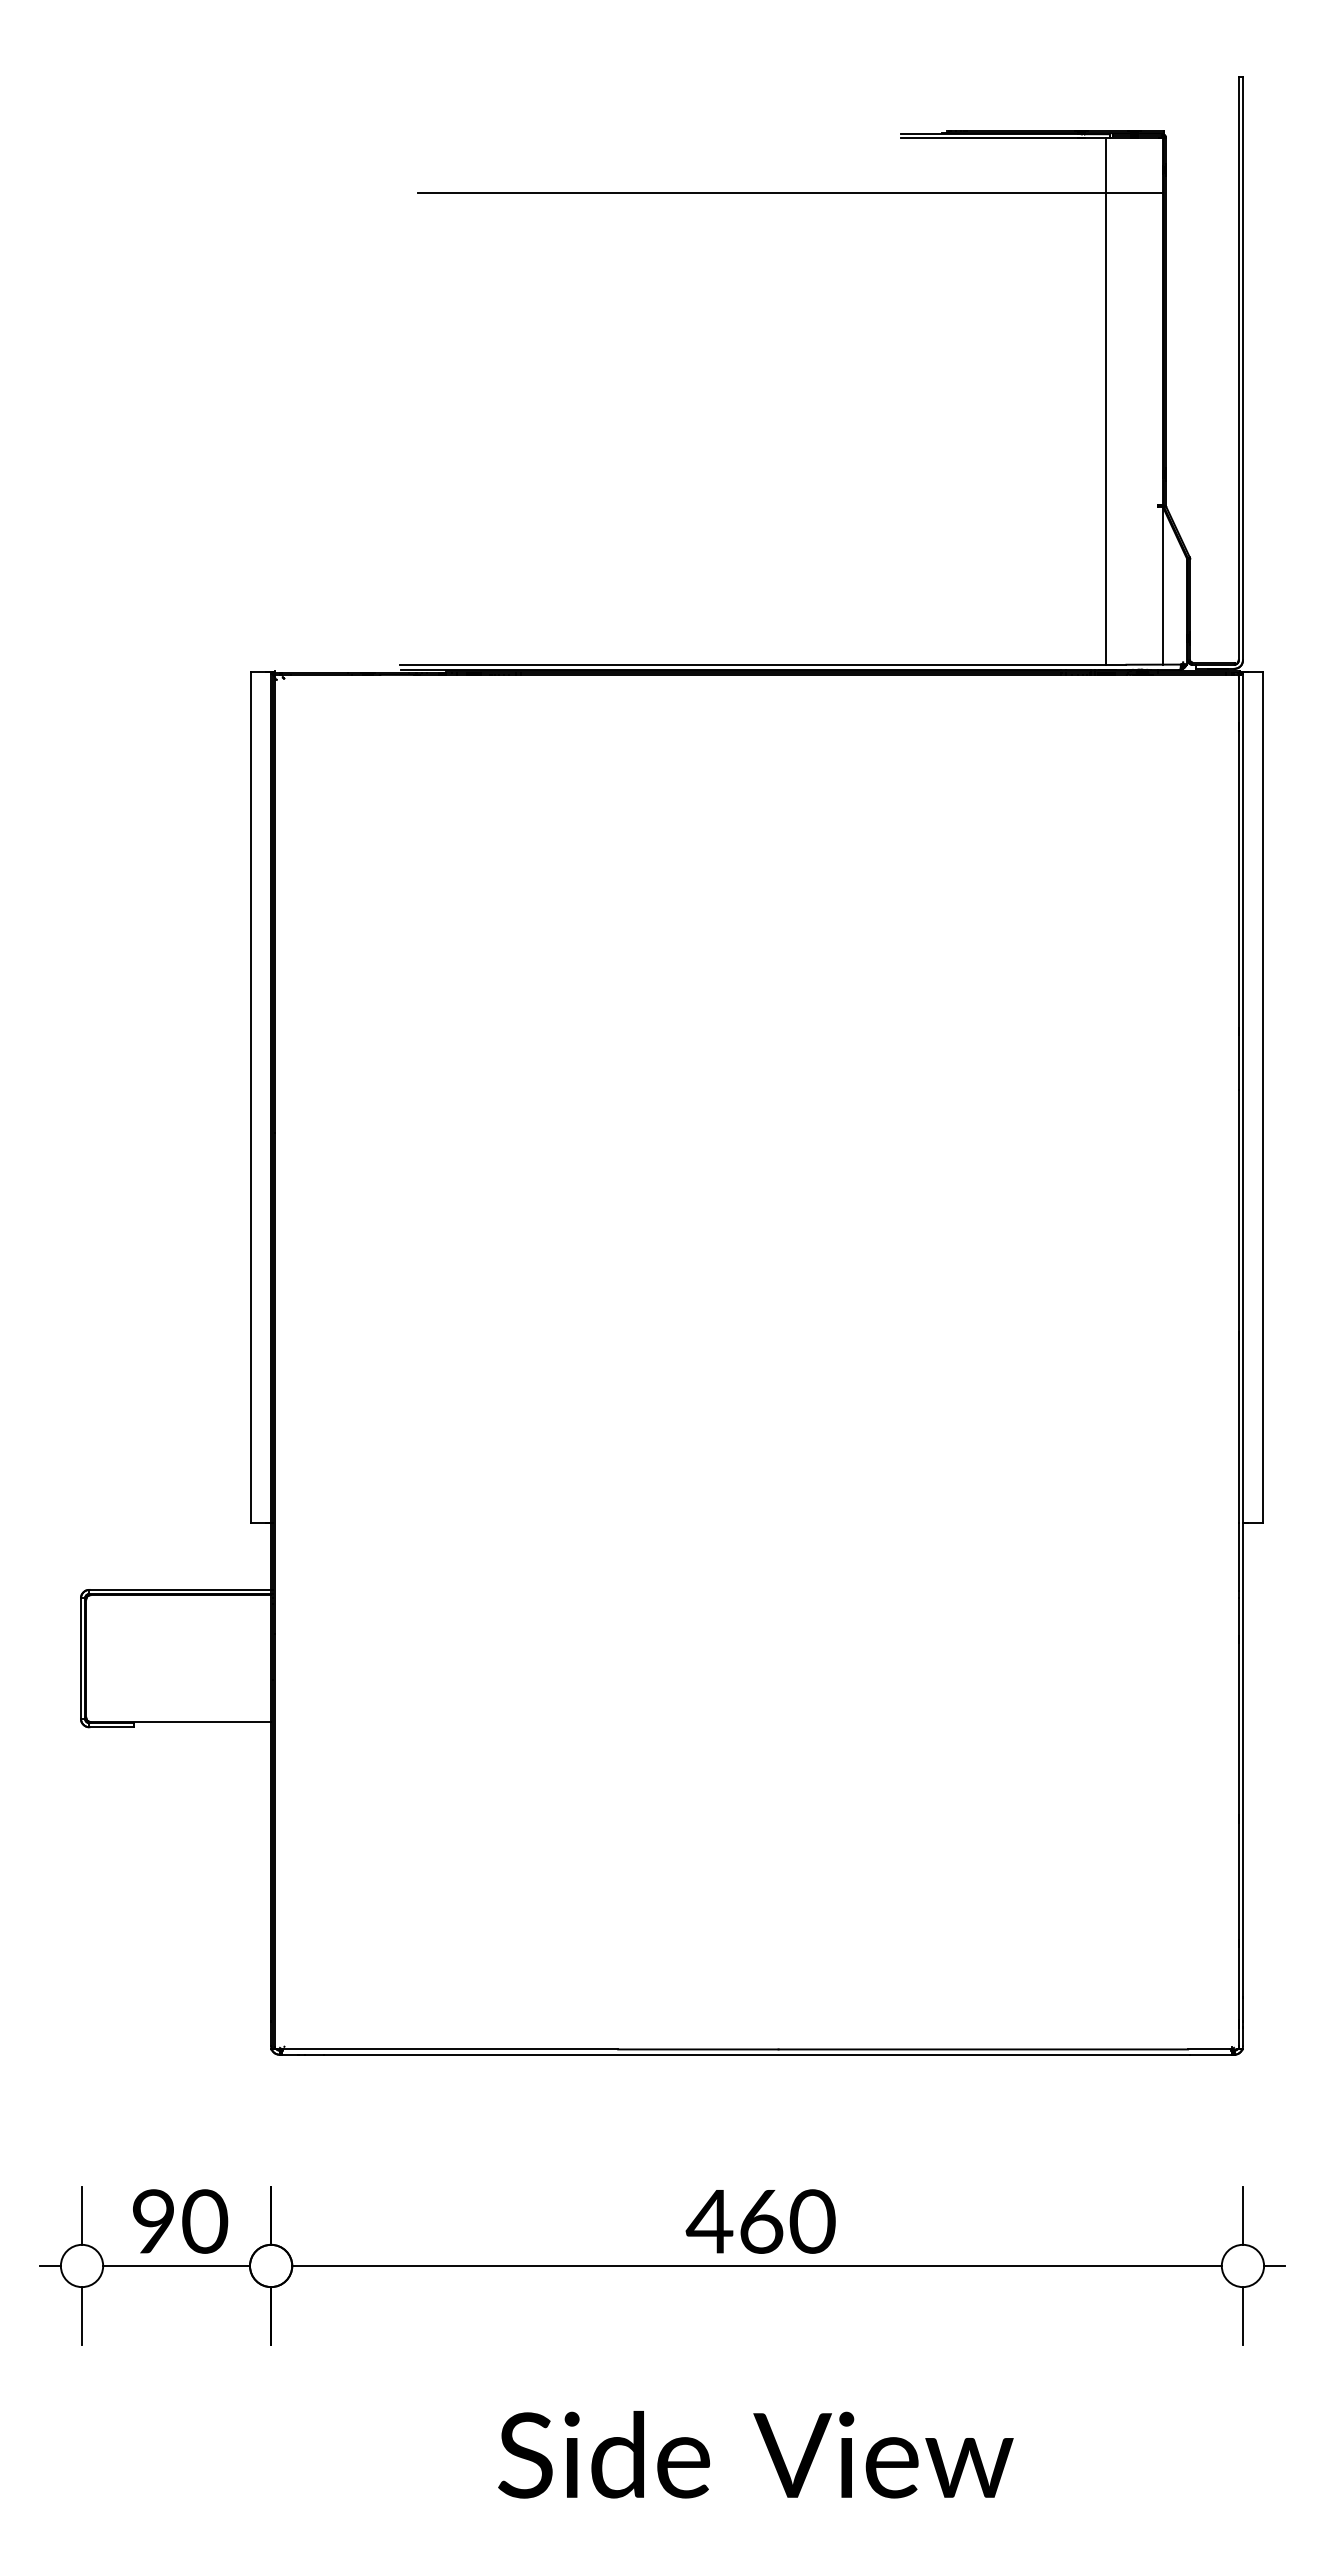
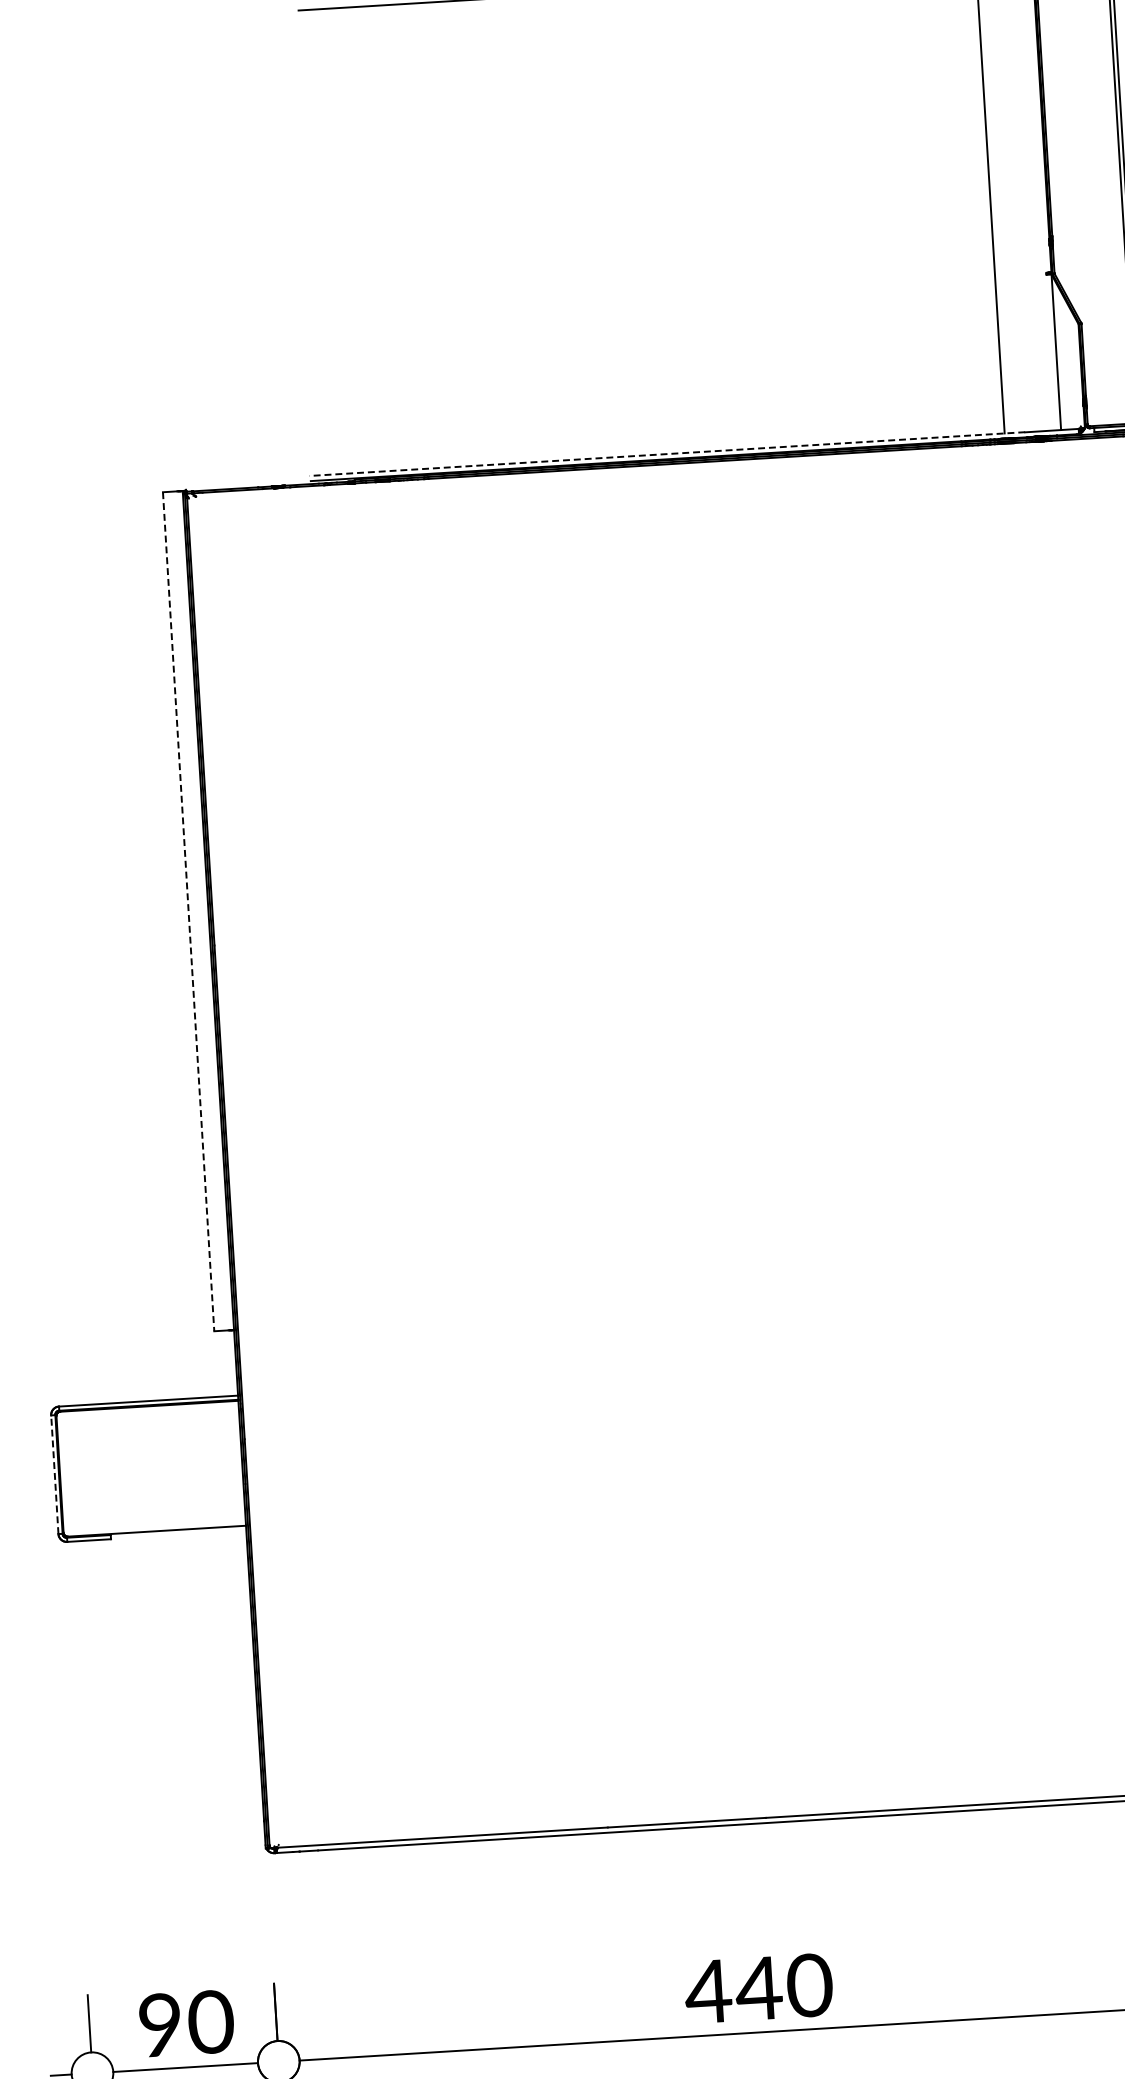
line: (762, 664) -> (666, 454), solid -> dashed
line: (251, 1097) -> (189, 911), solid -> dashed
line: (80, 1658) -> (54, 1474), solid -> dashed
text: (760, 2221) -> (758, 1988), 460 -> 440

